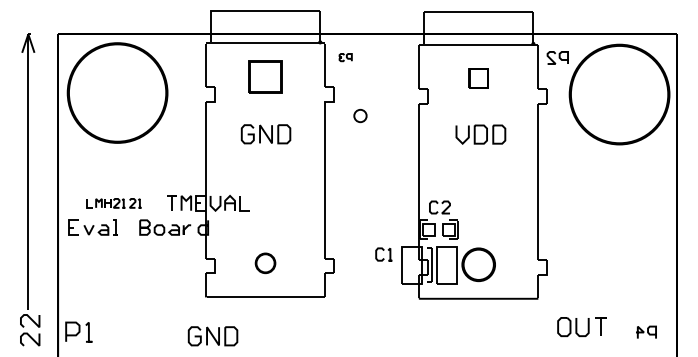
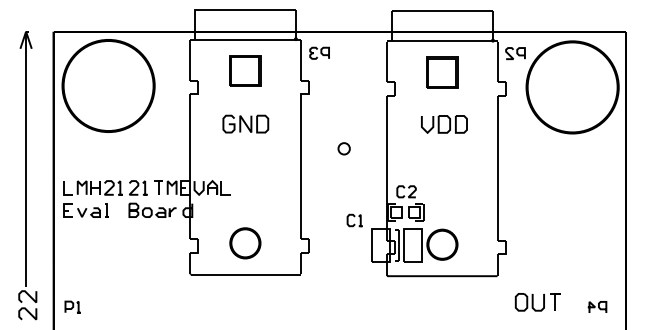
part: (345, 57) -> (319, 53), size x1.67
part: (478, 78) -> (442, 72), size x1.67
part: (360, 116) -> (344, 149), moved
part: (113, 203) -> (104, 188), size x1.67
part: (383, 254) -> (354, 220), moved
part: (265, 263) -> (245, 243), size x1.67
part: (78, 332) -> (72, 307), size x0.62
part: (212, 336) -> (196, 311), removed

